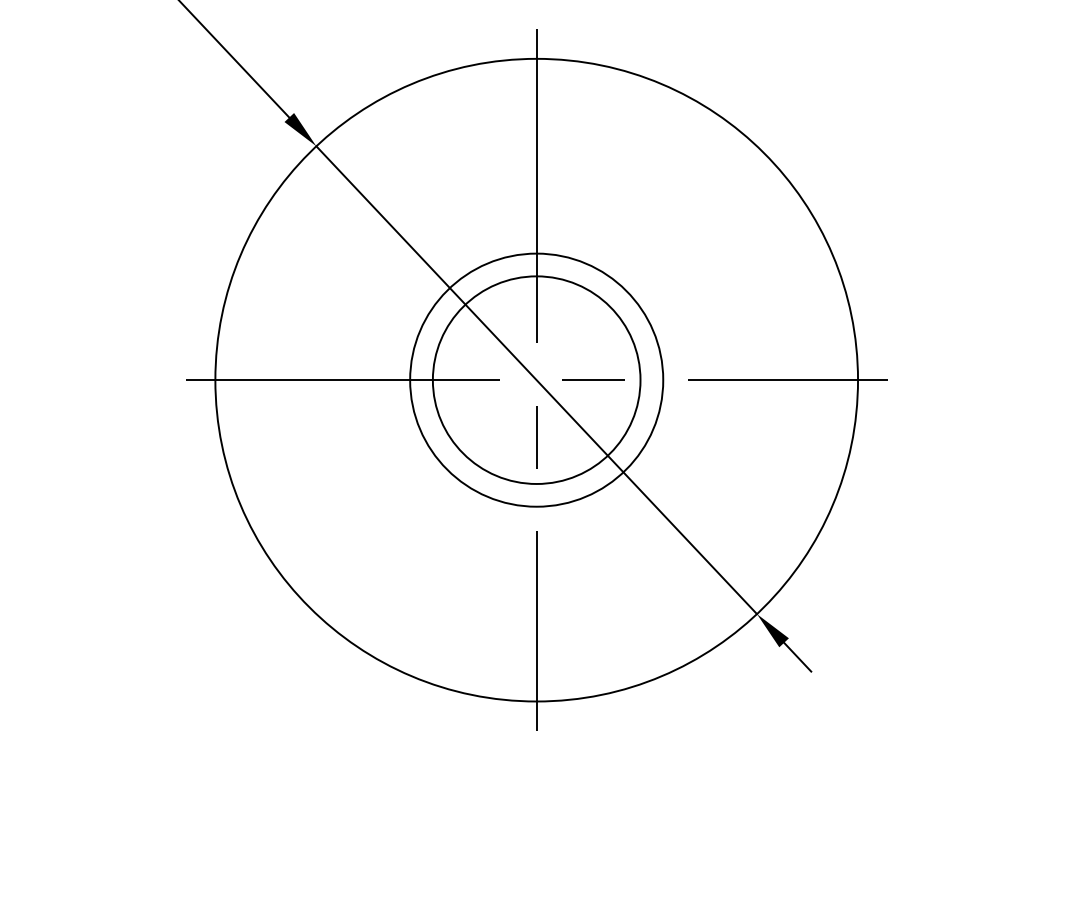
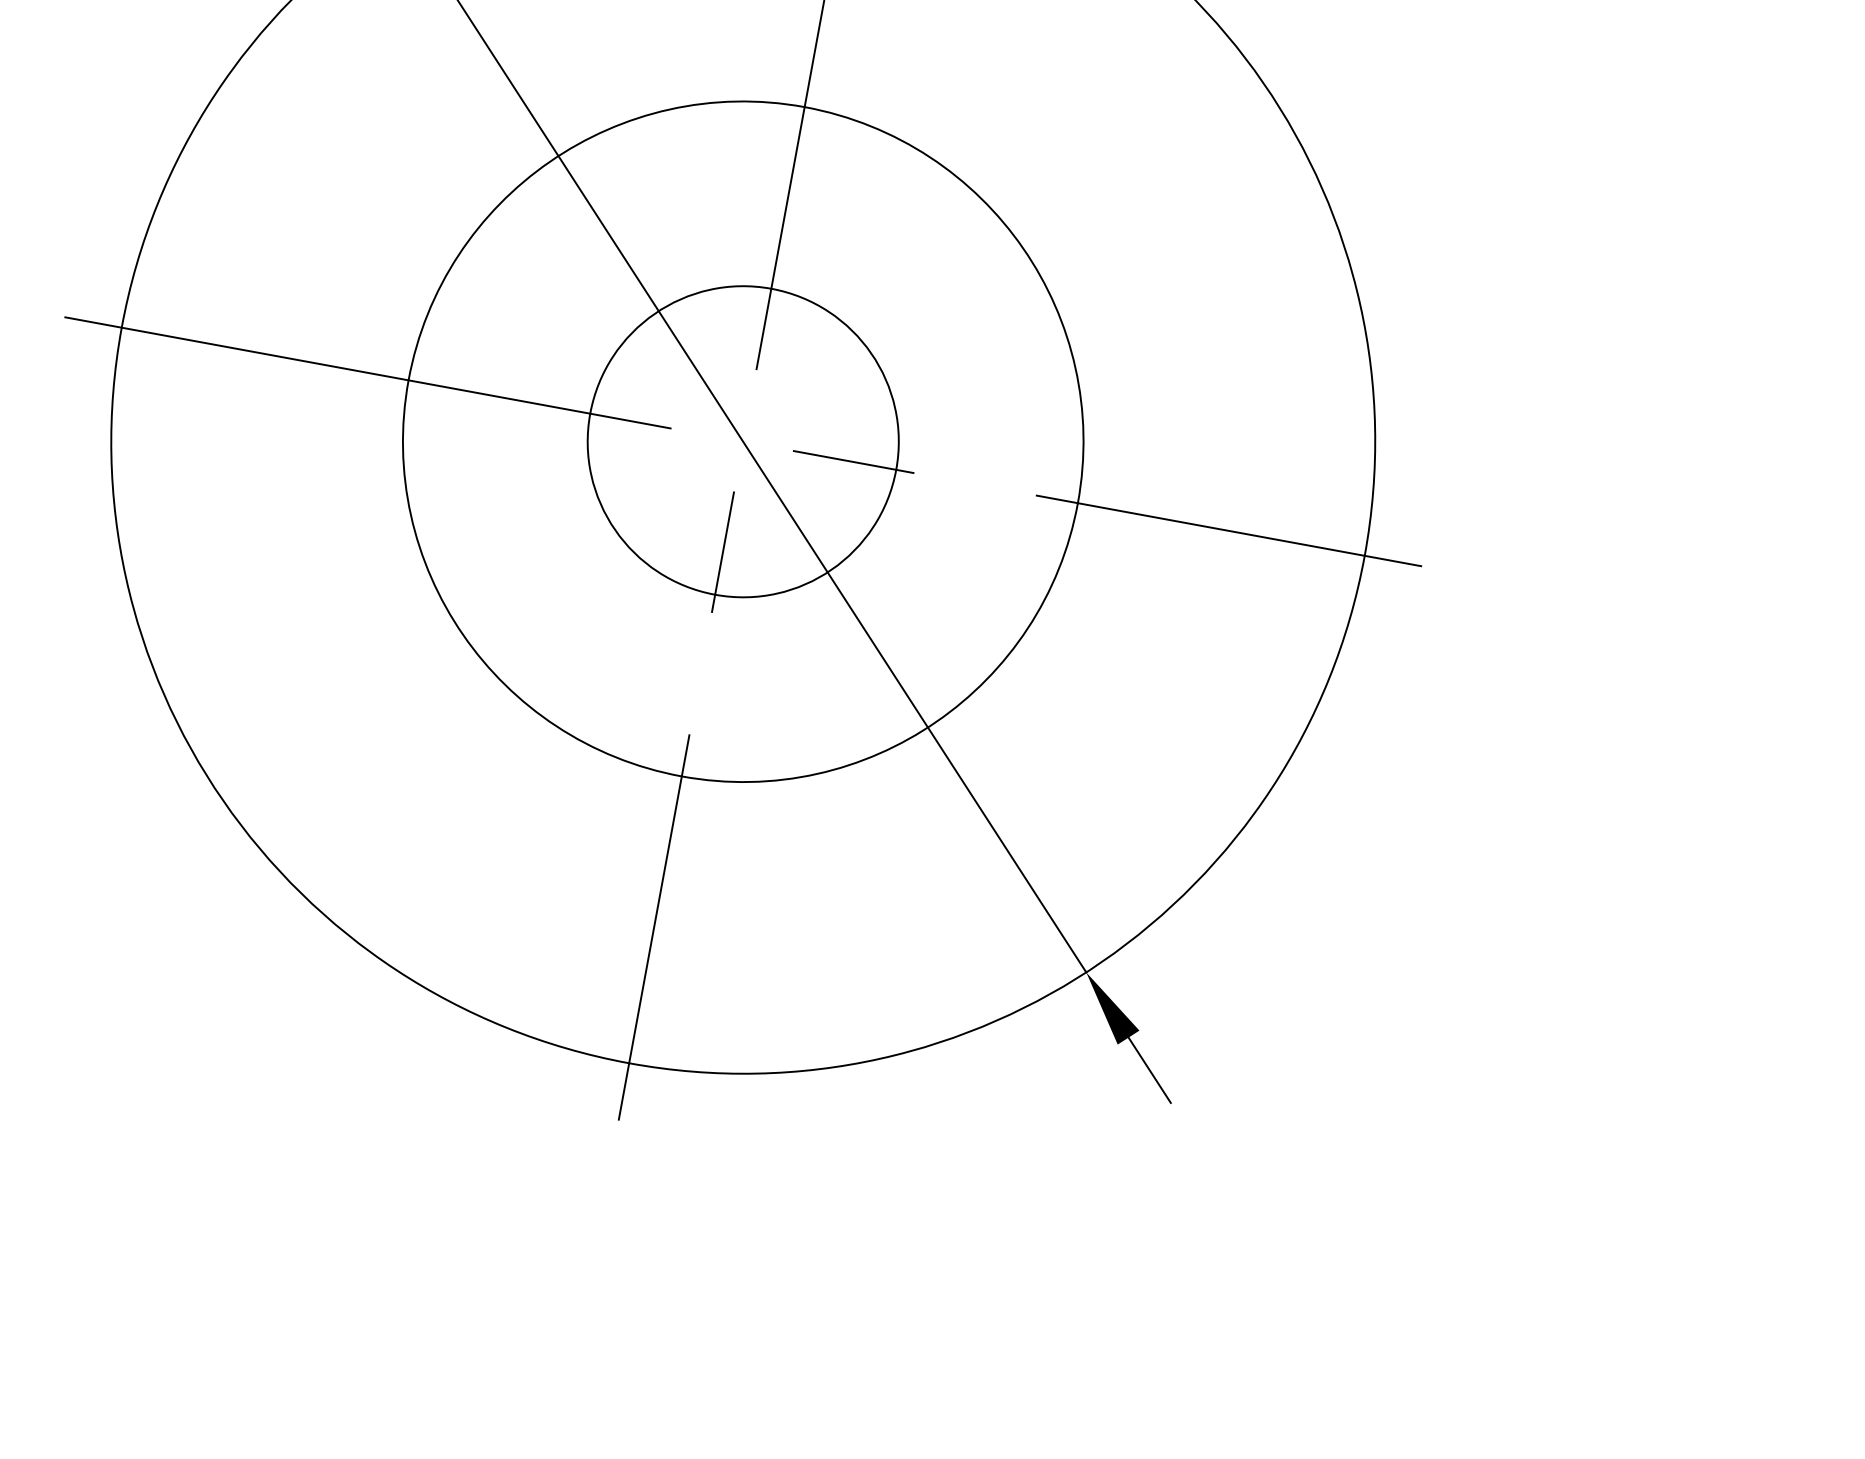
circle: (536, 380) -> (742, 442), size x0.62
circle: (536, 380) -> (742, 442), size x1.67

